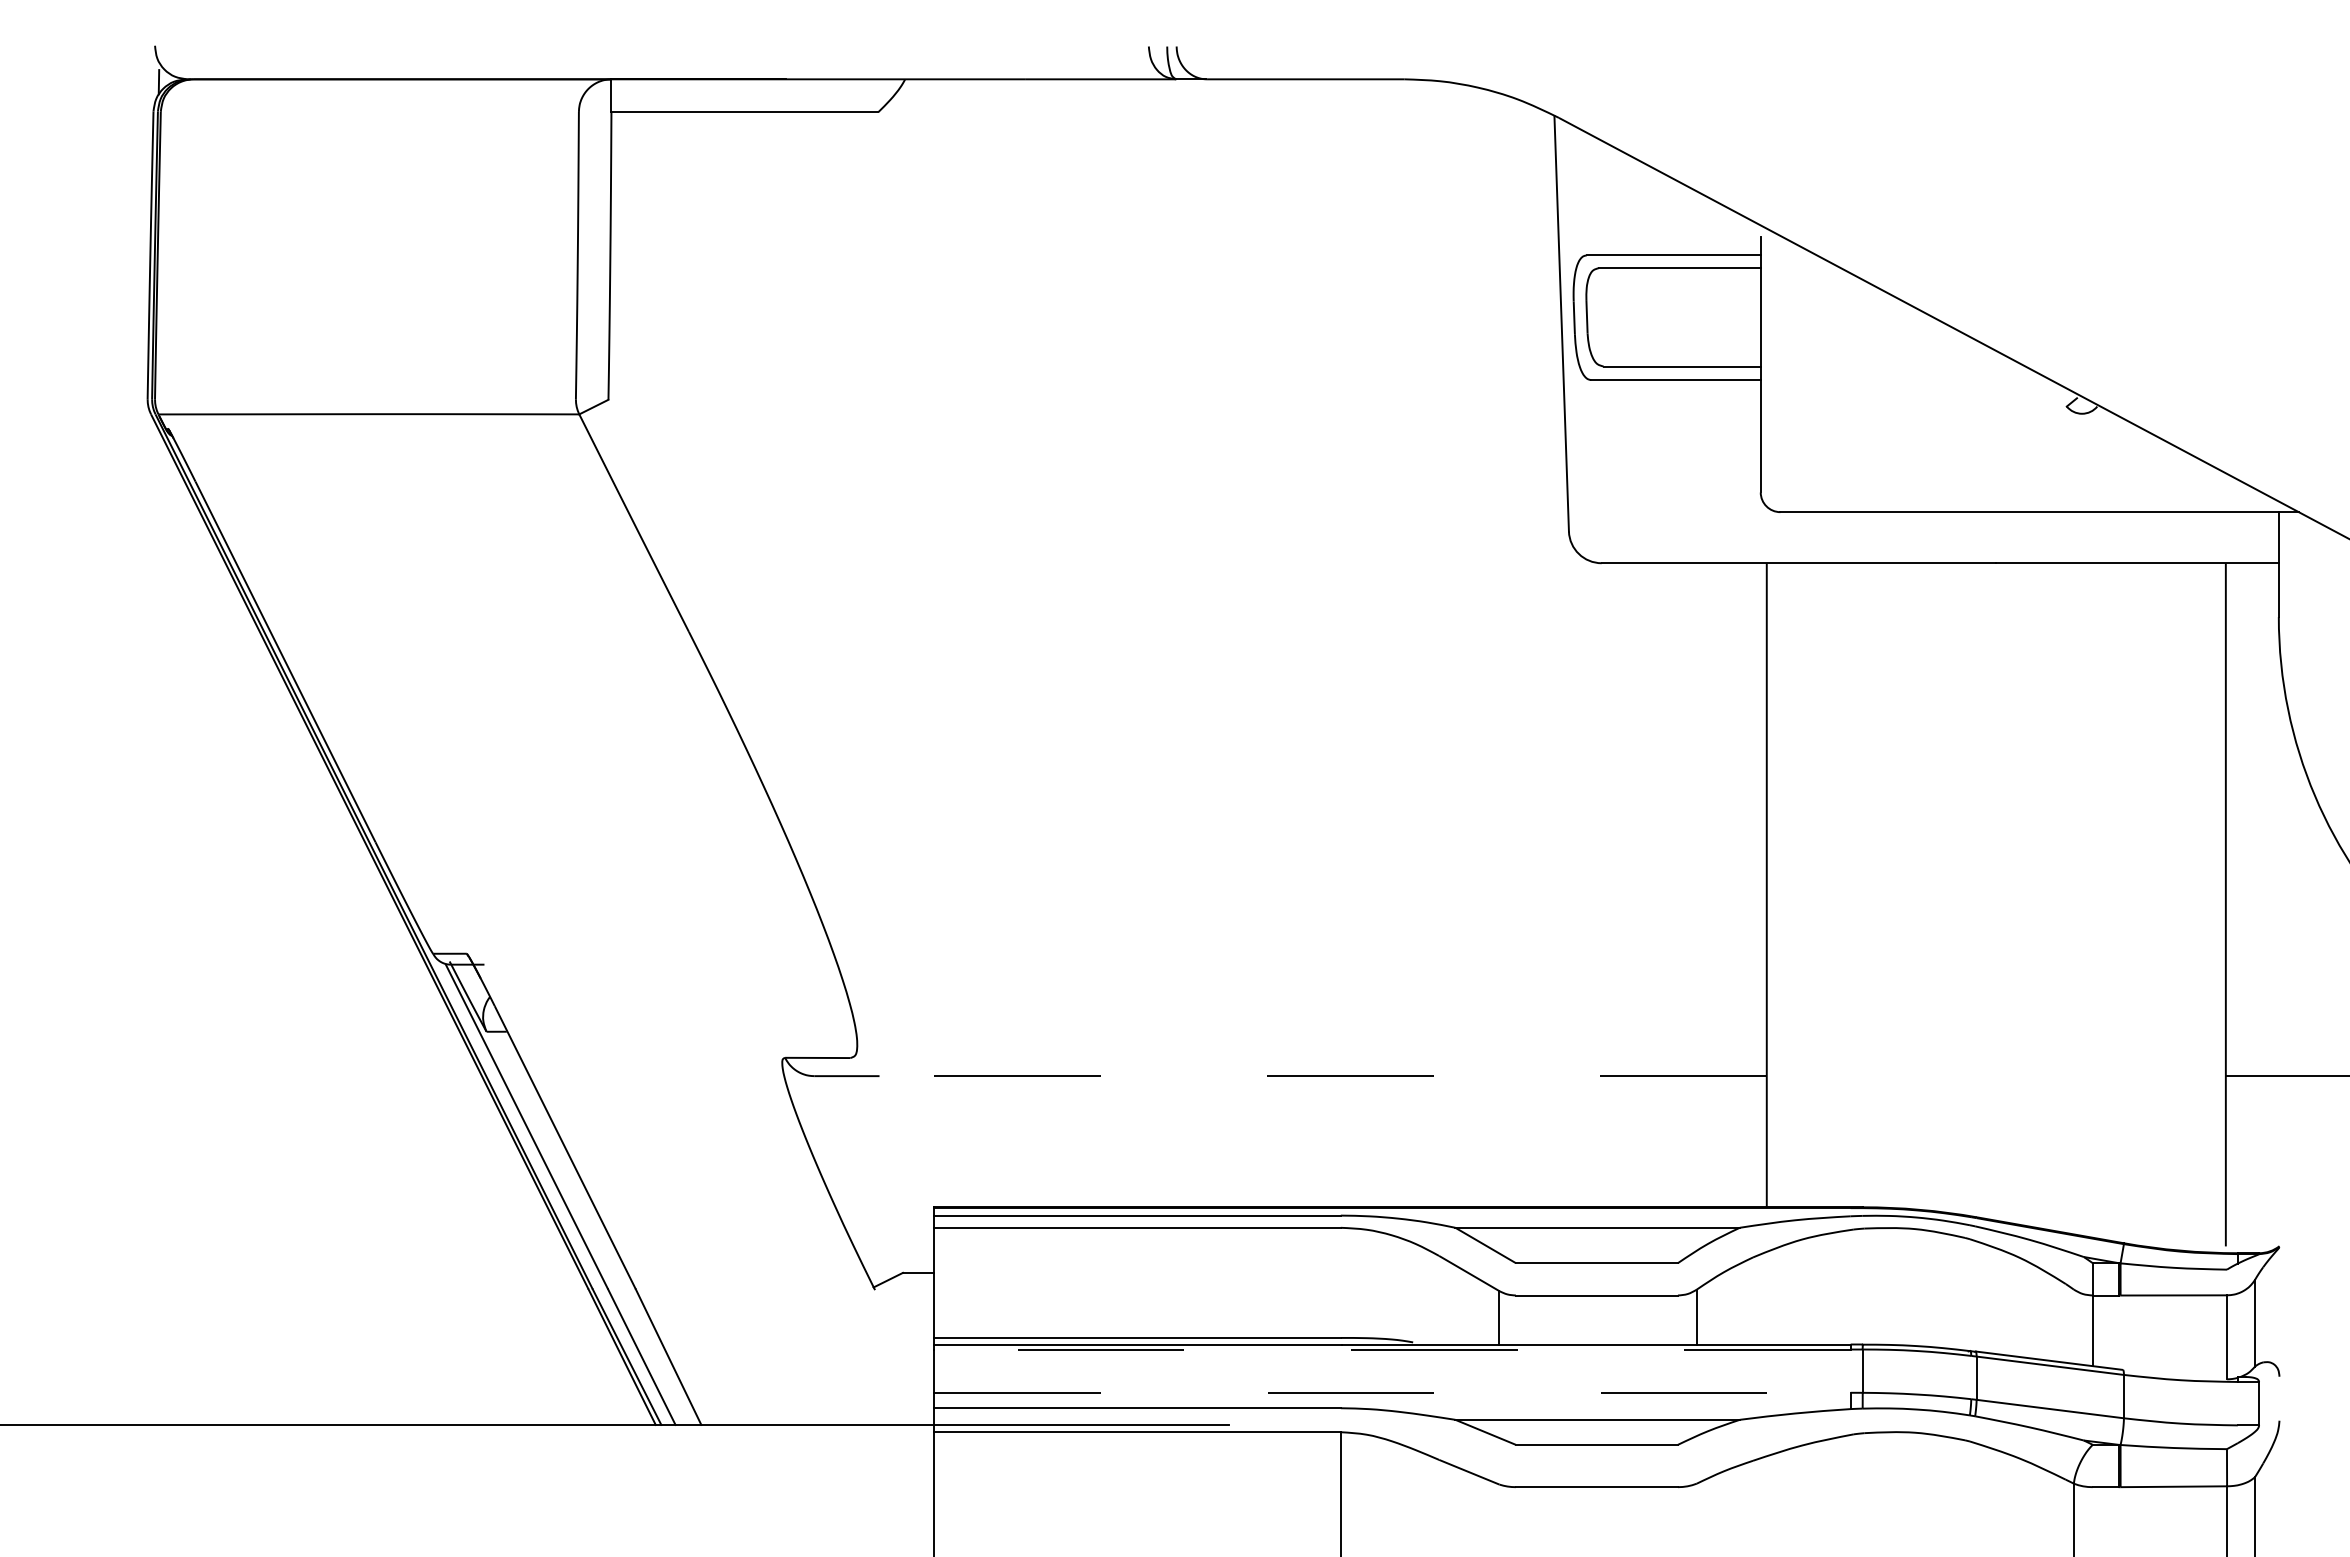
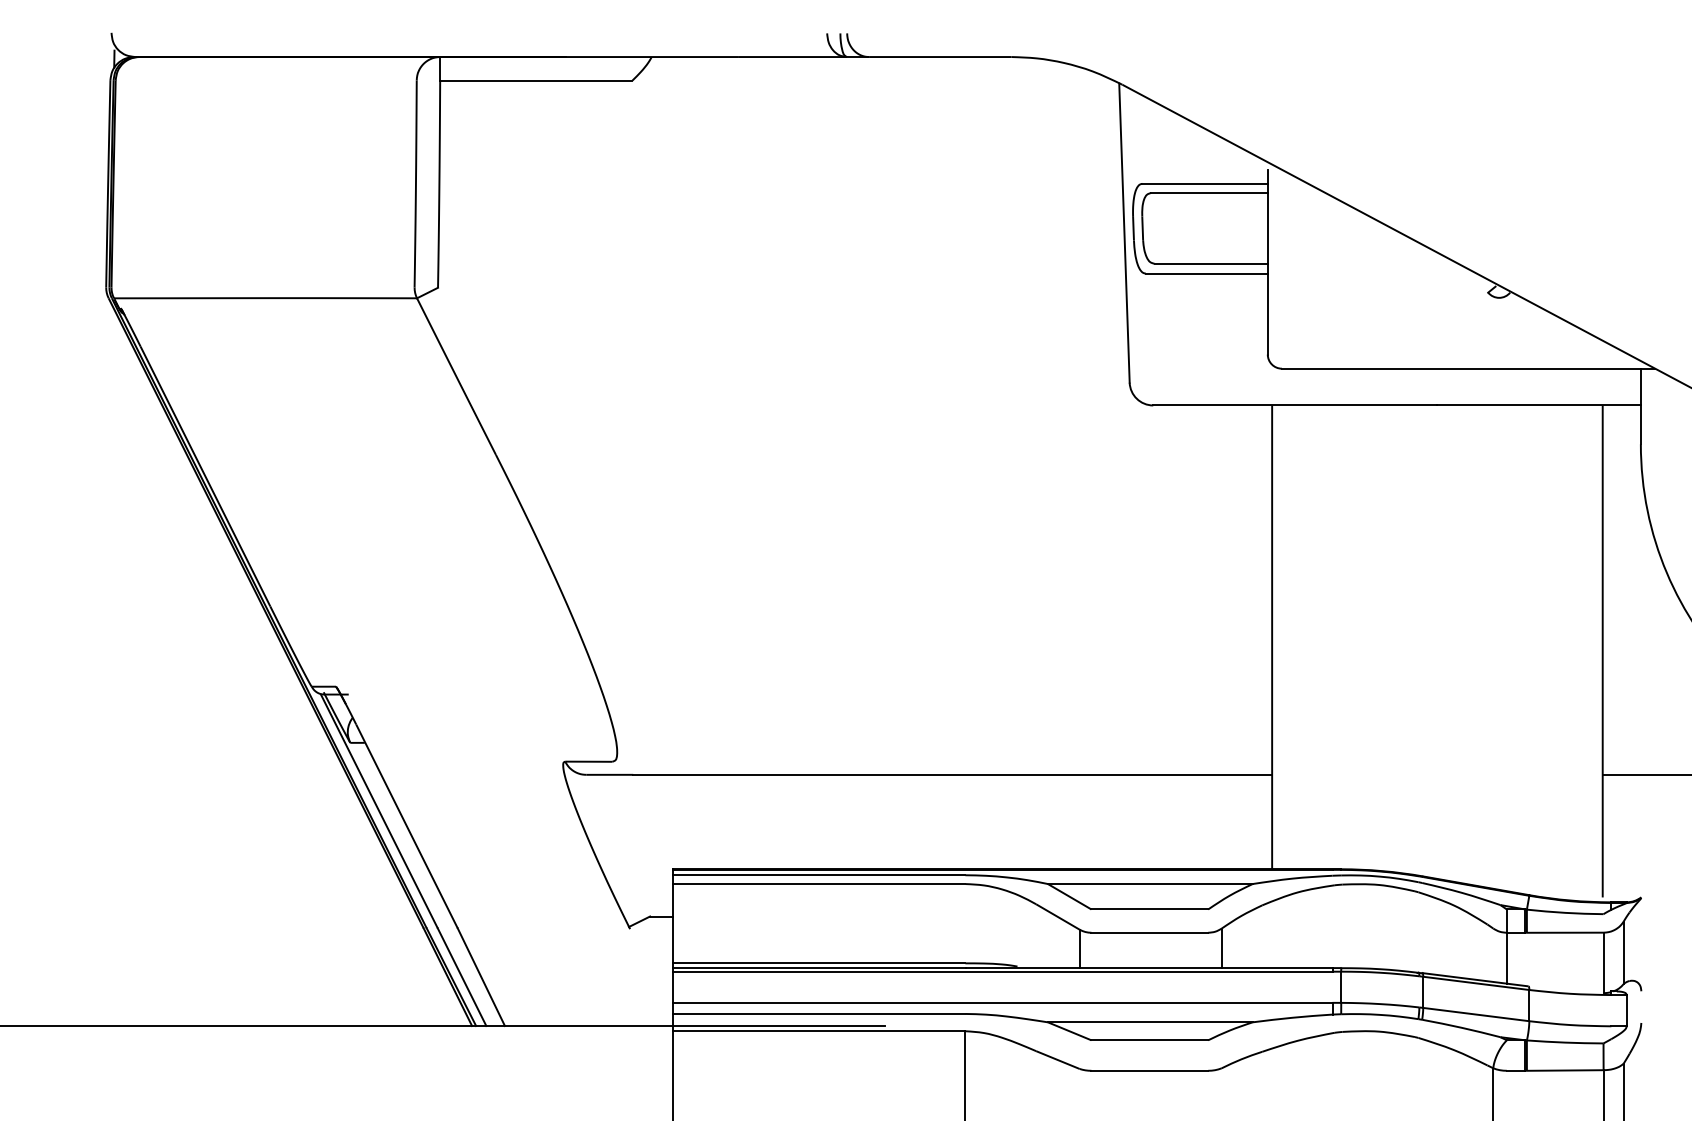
line: (1323, 1076) -> (952, 775), dashed -> solid
line: (1392, 1349) -> (1002, 971), dashed -> solid
line: (1393, 1392) -> (1003, 1002), dashed -> solid

